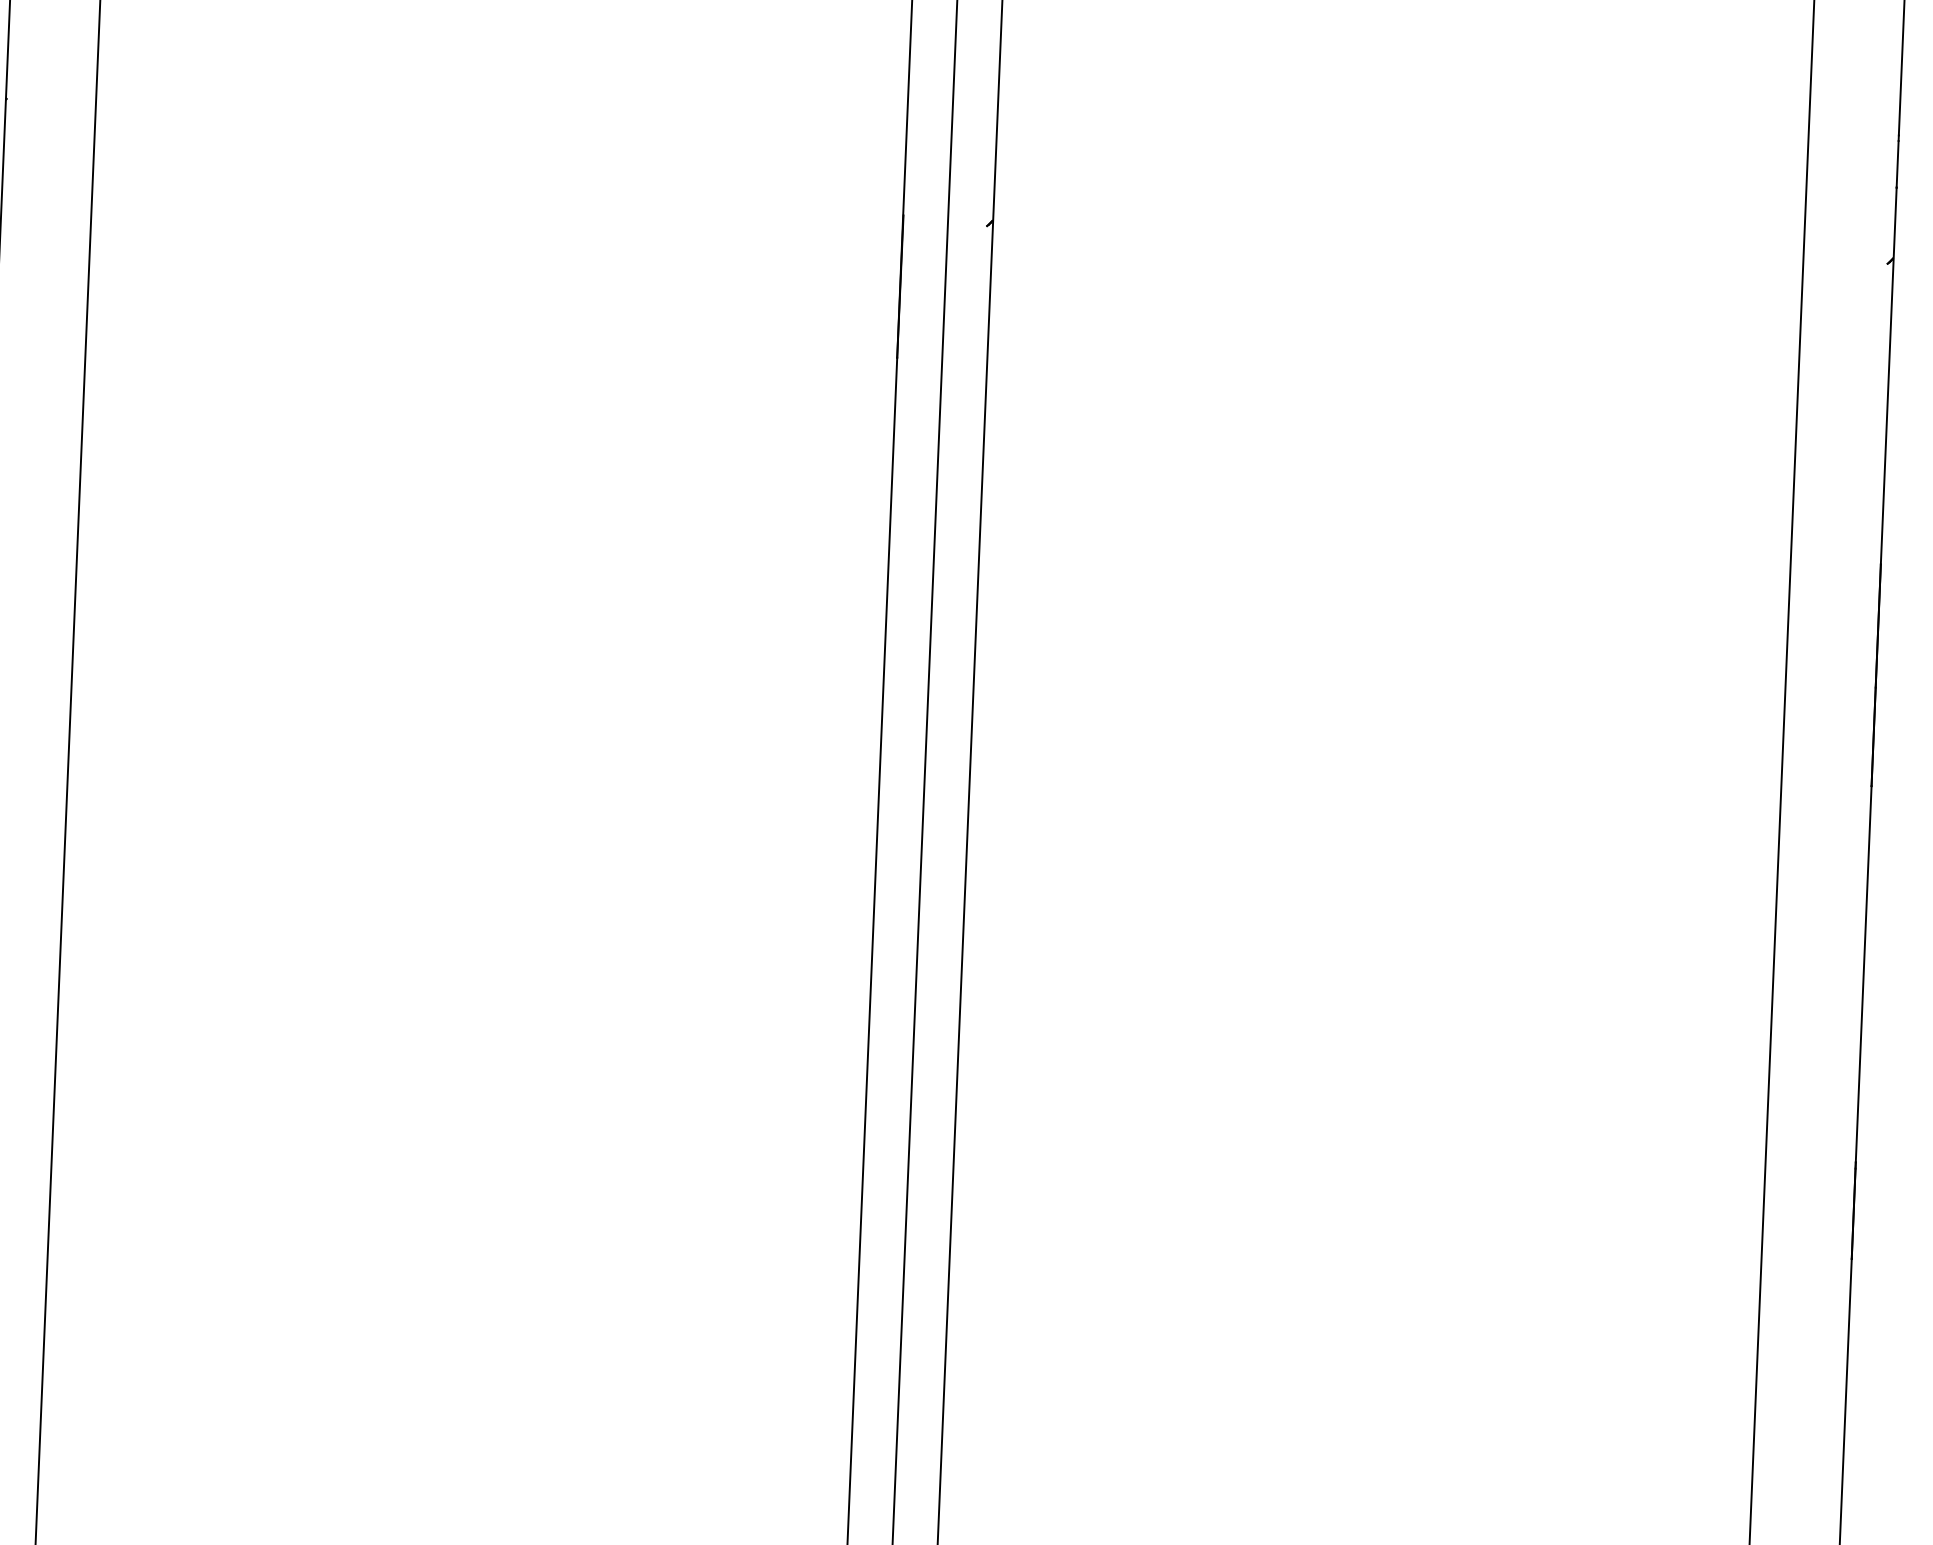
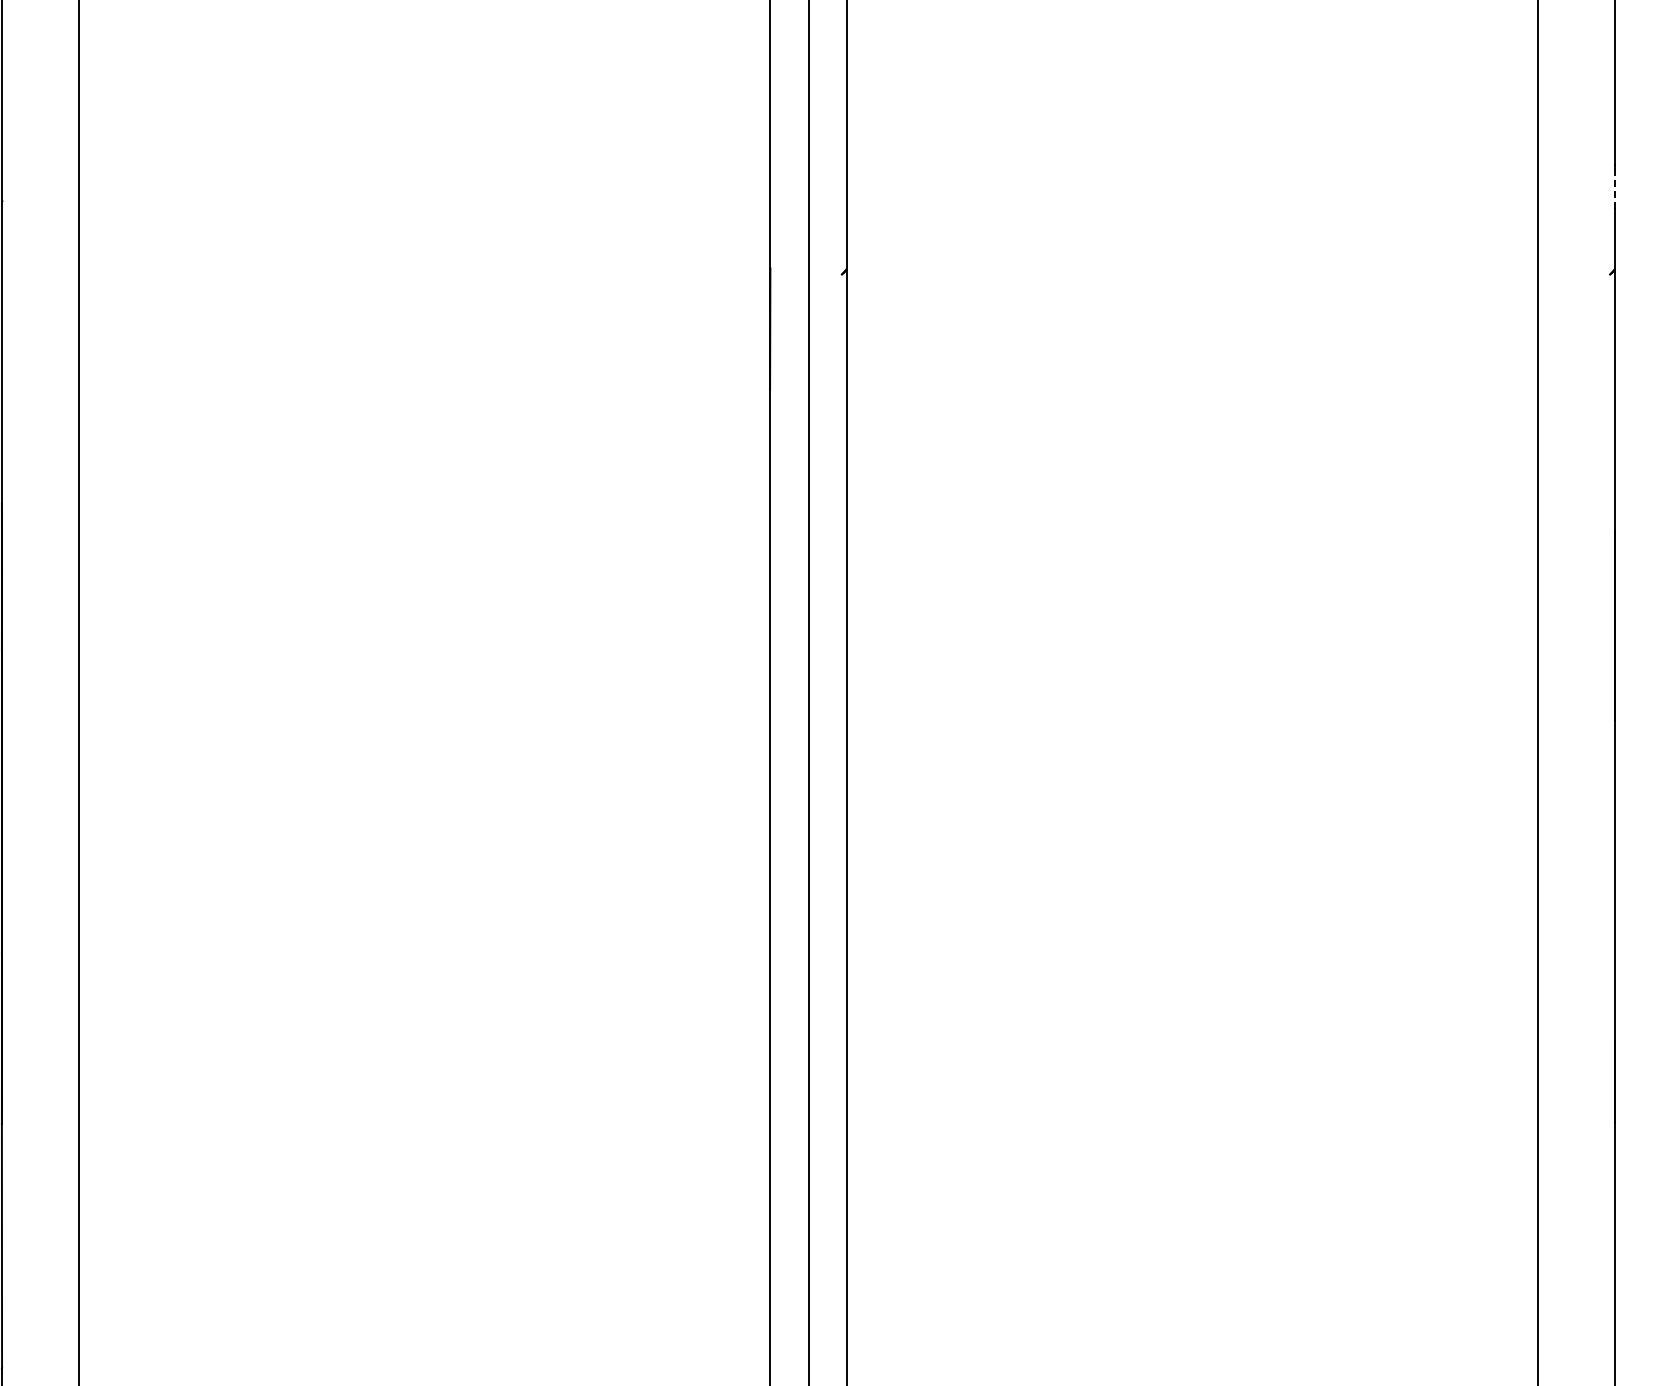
line: (1898, 164) -> (1615, 189), solid -> dashed

